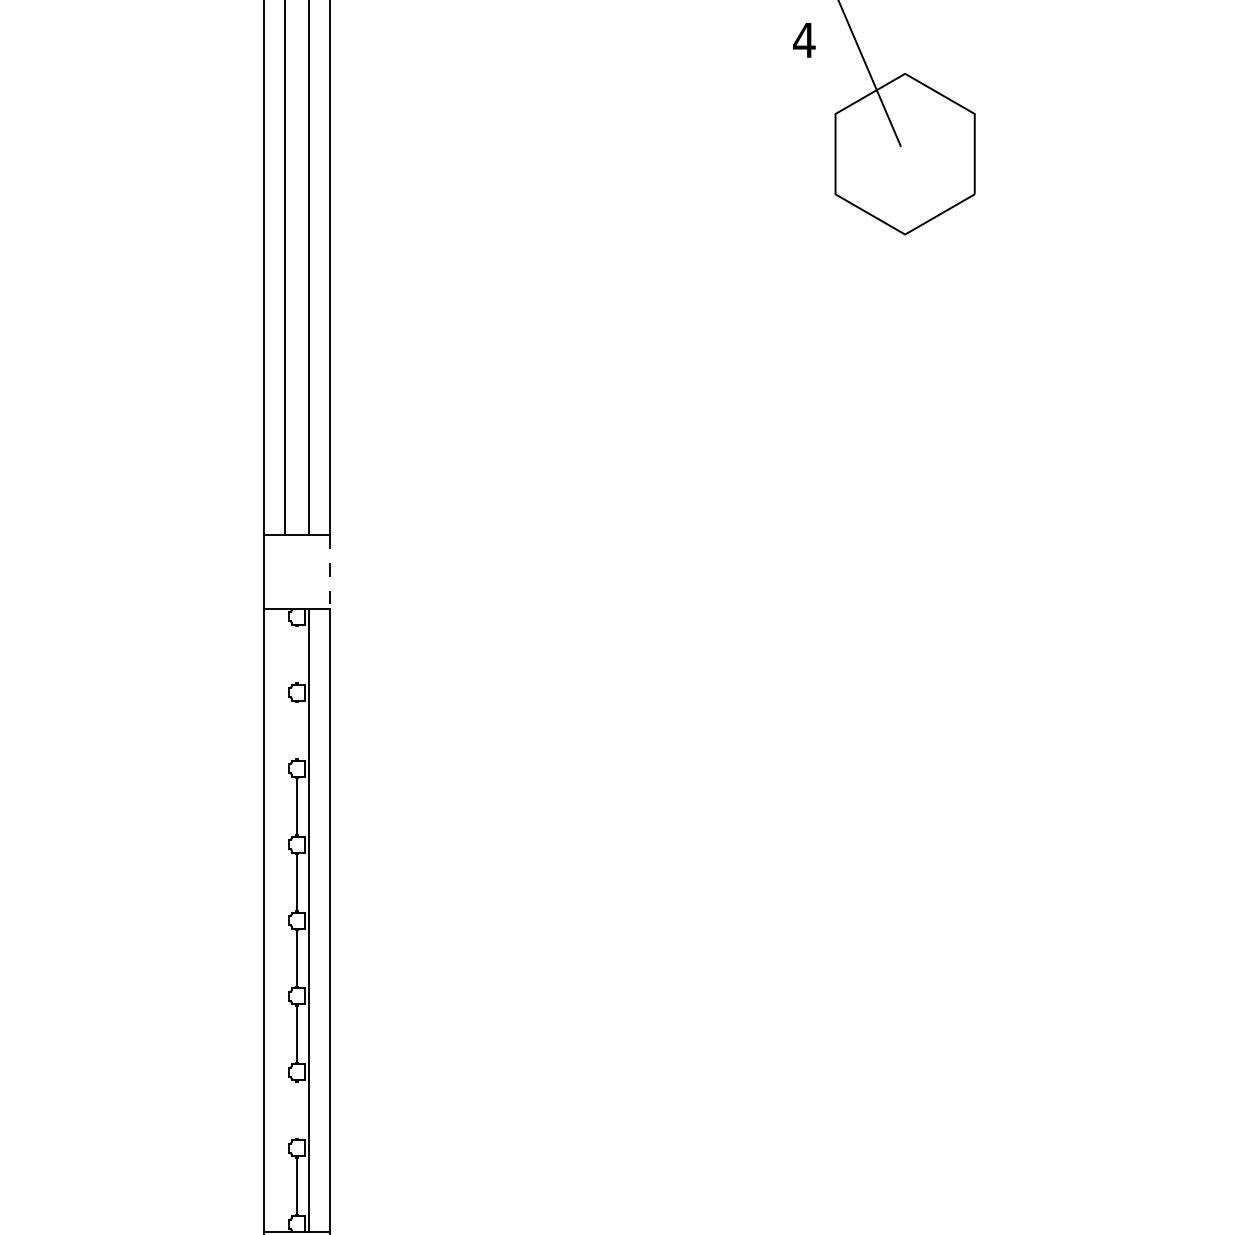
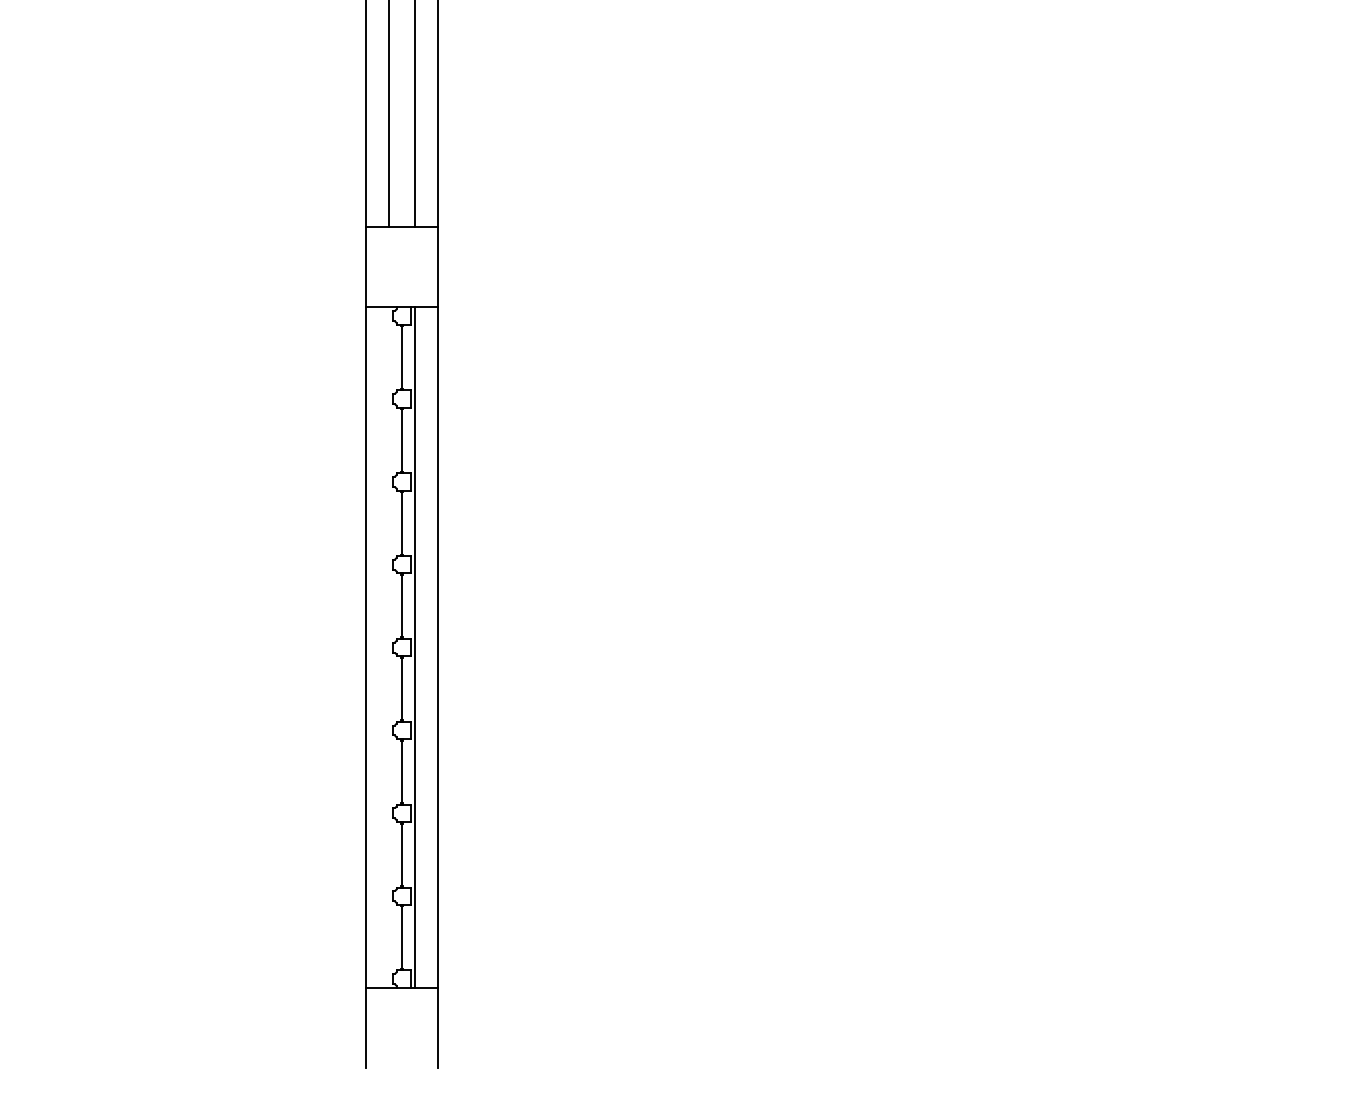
line: (329, 571) -> (437, 266), dashed -> solid
line: (296, 654) -> (401, 357), added
line: (296, 730) -> (401, 440), added
line: (296, 1110) -> (401, 854), added

